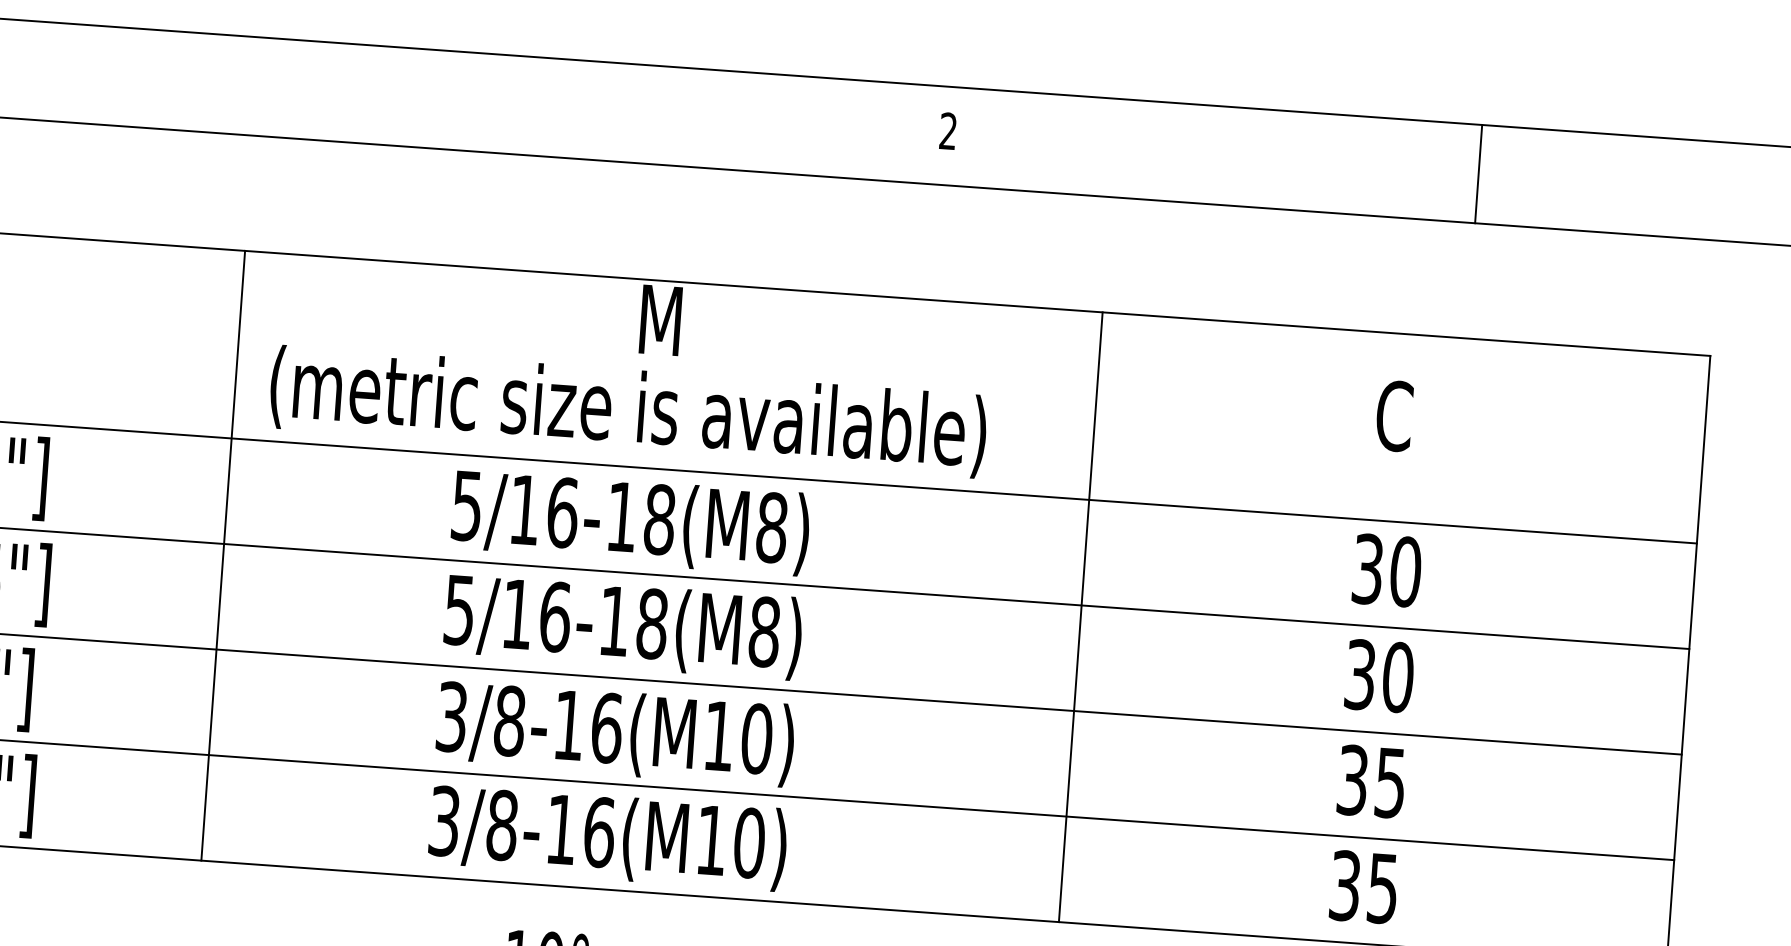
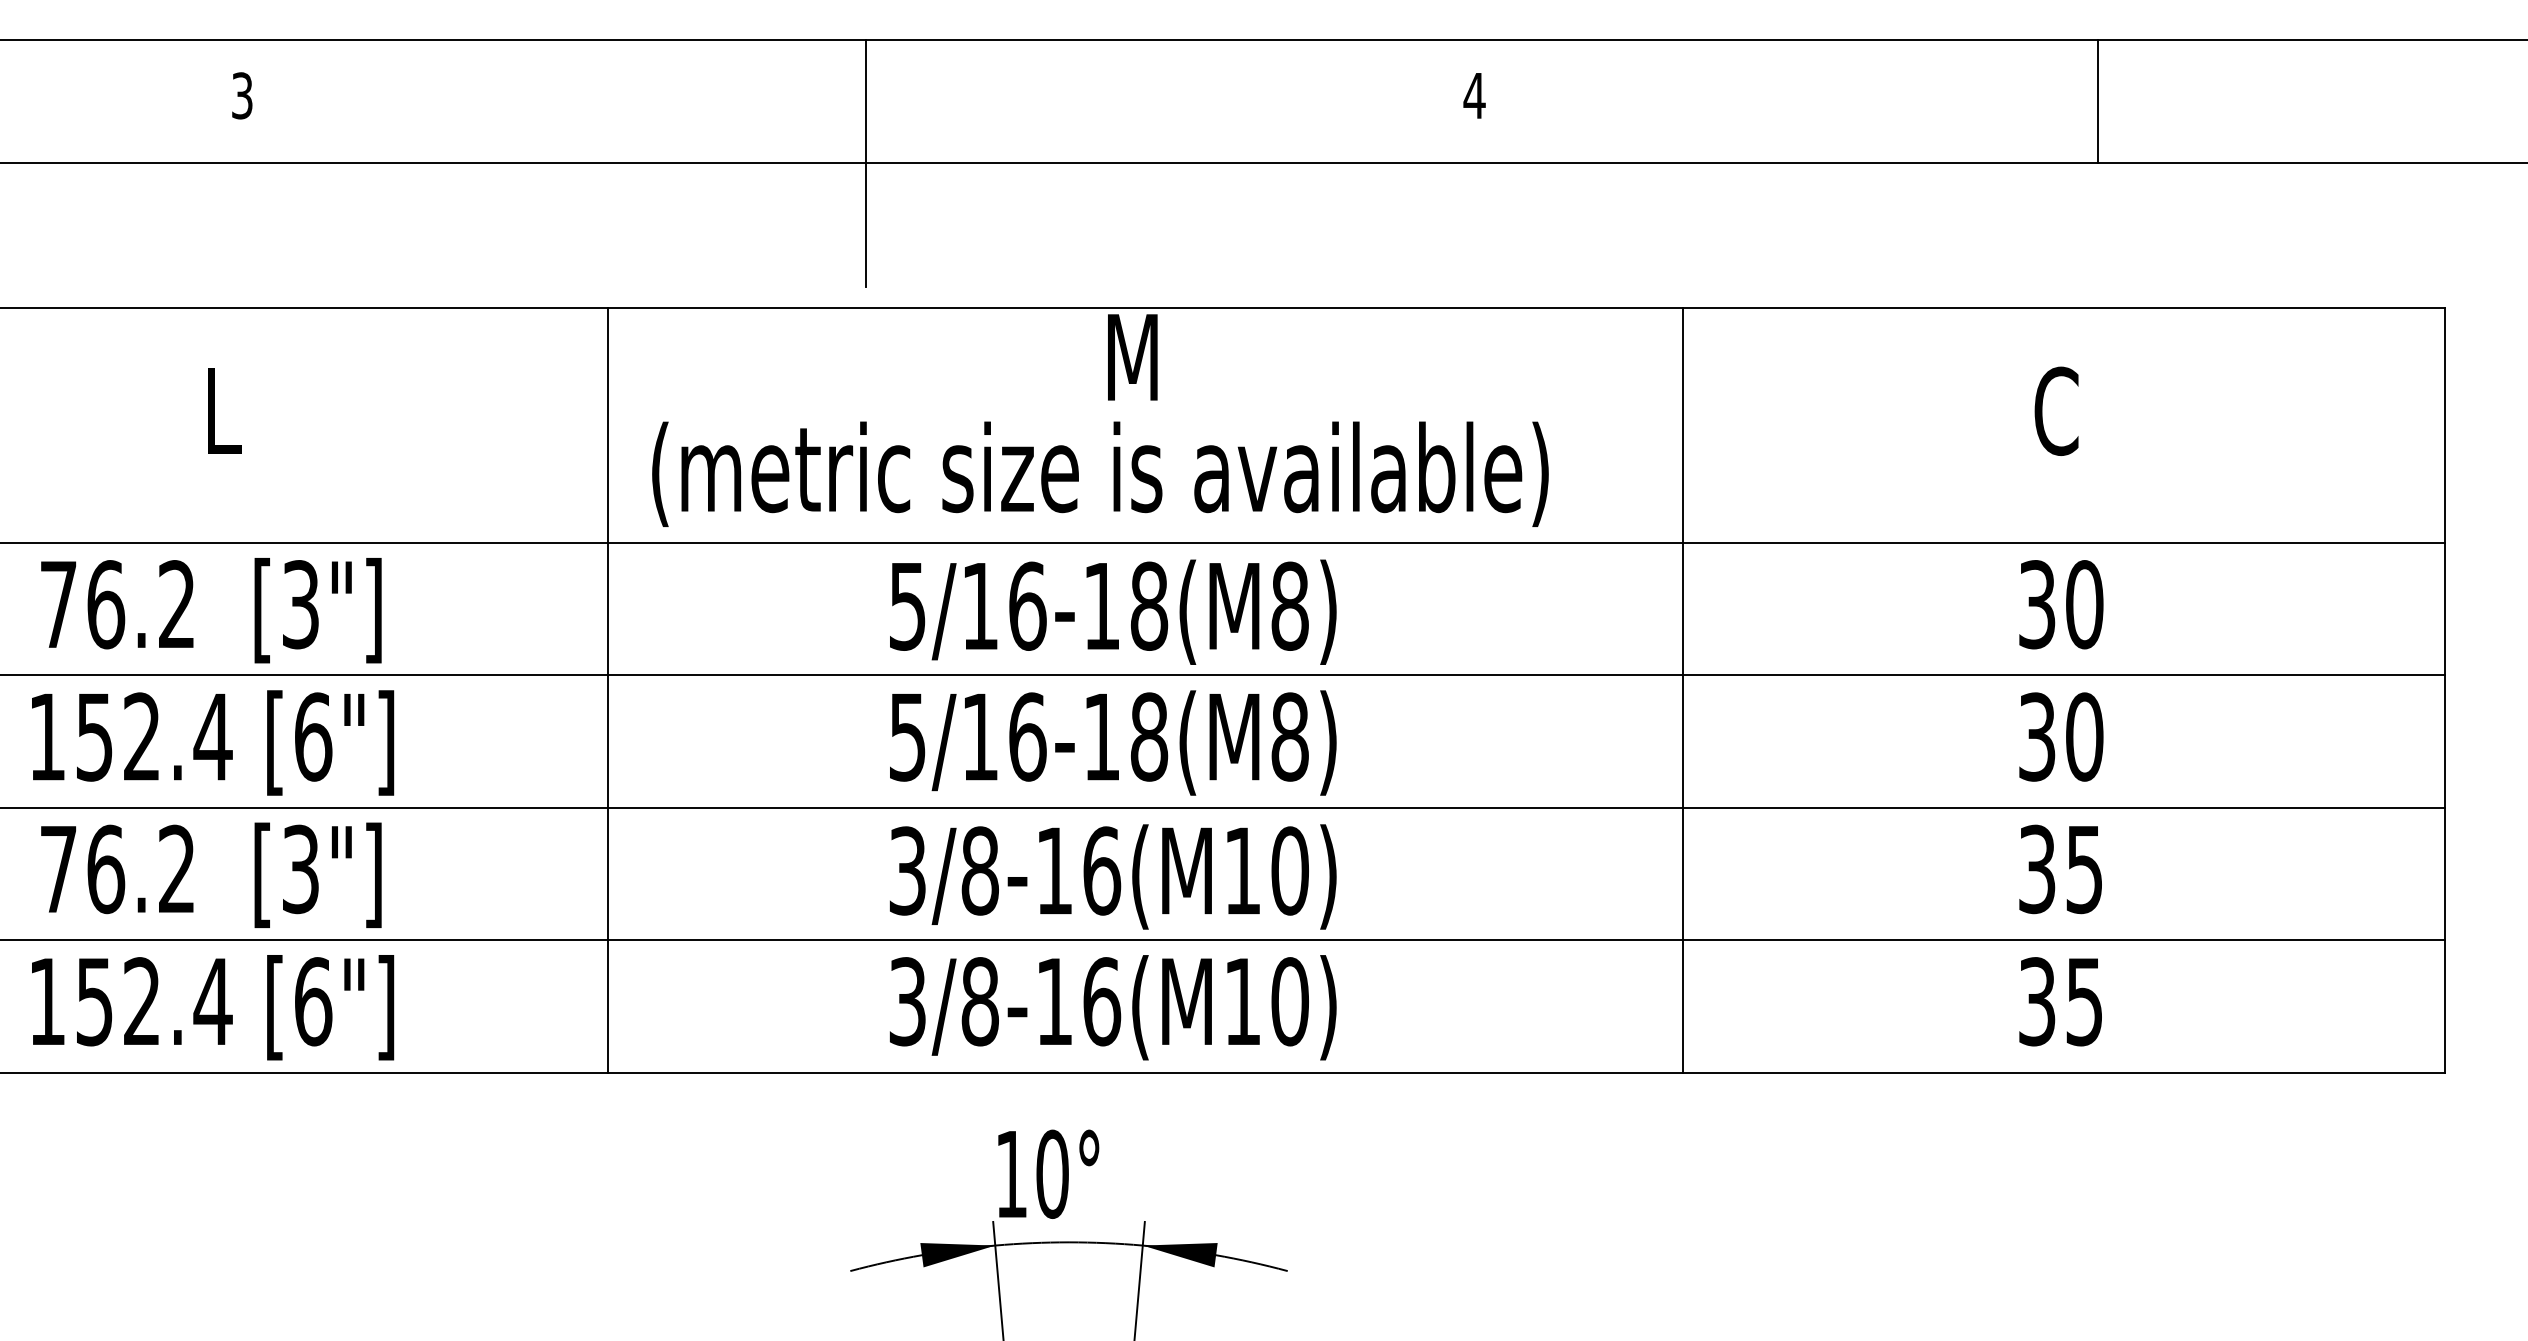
text: (948, 131) -> (1474, 95), 2 -> 4
line: (458, 150) -> (865, 163), added
line: (1479, 173) -> (2098, 101), moved

